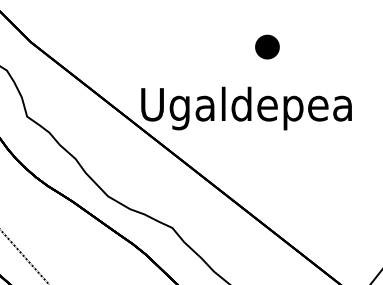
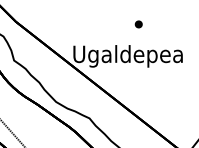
part: (266, 47) -> (138, 24), size x0.62

